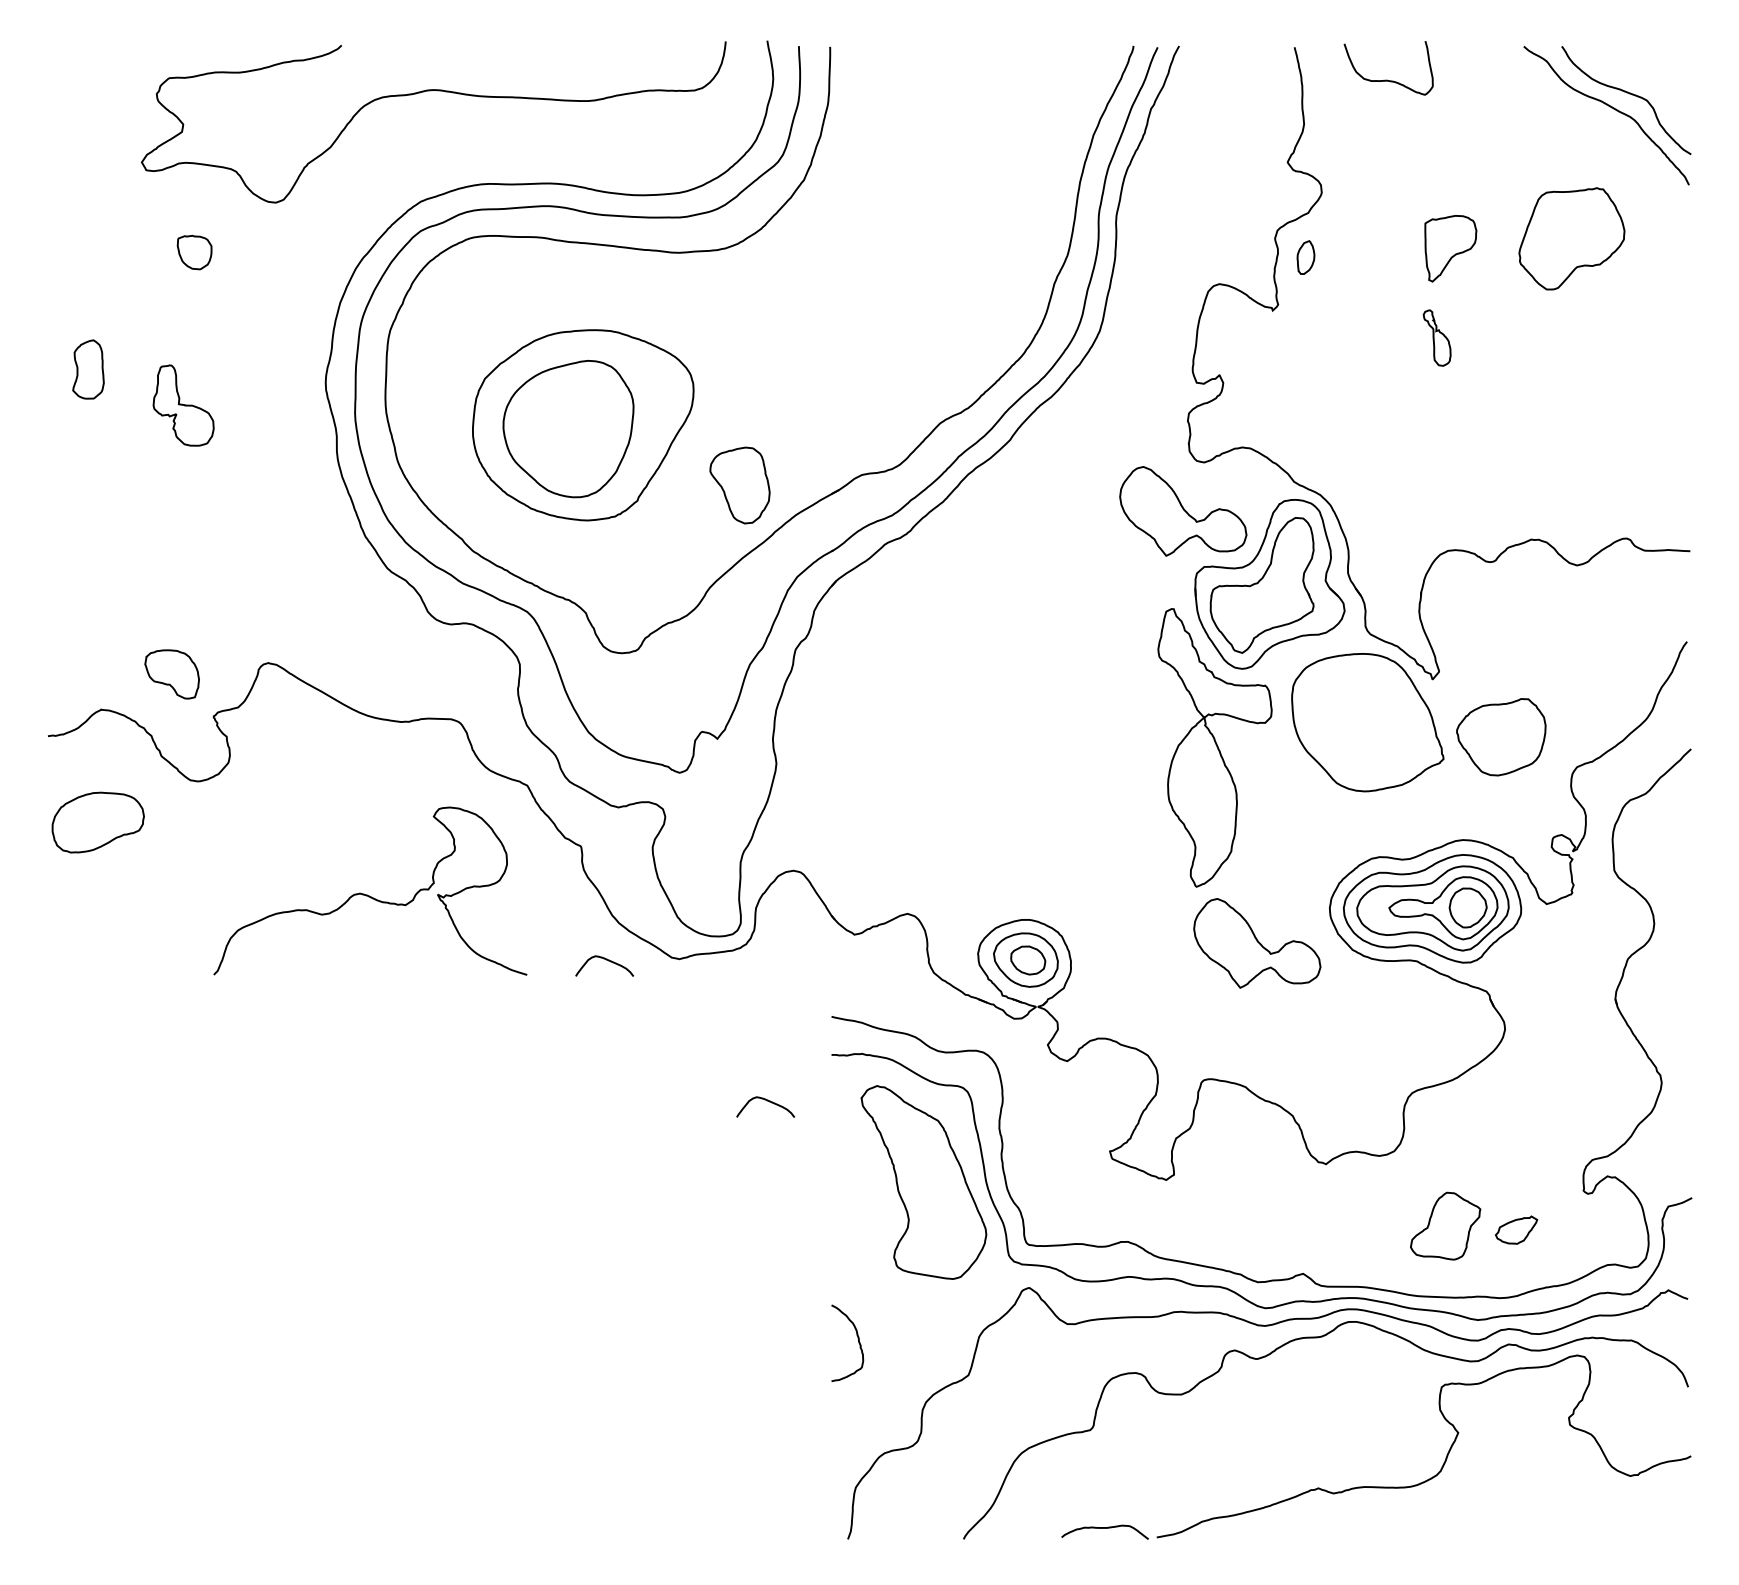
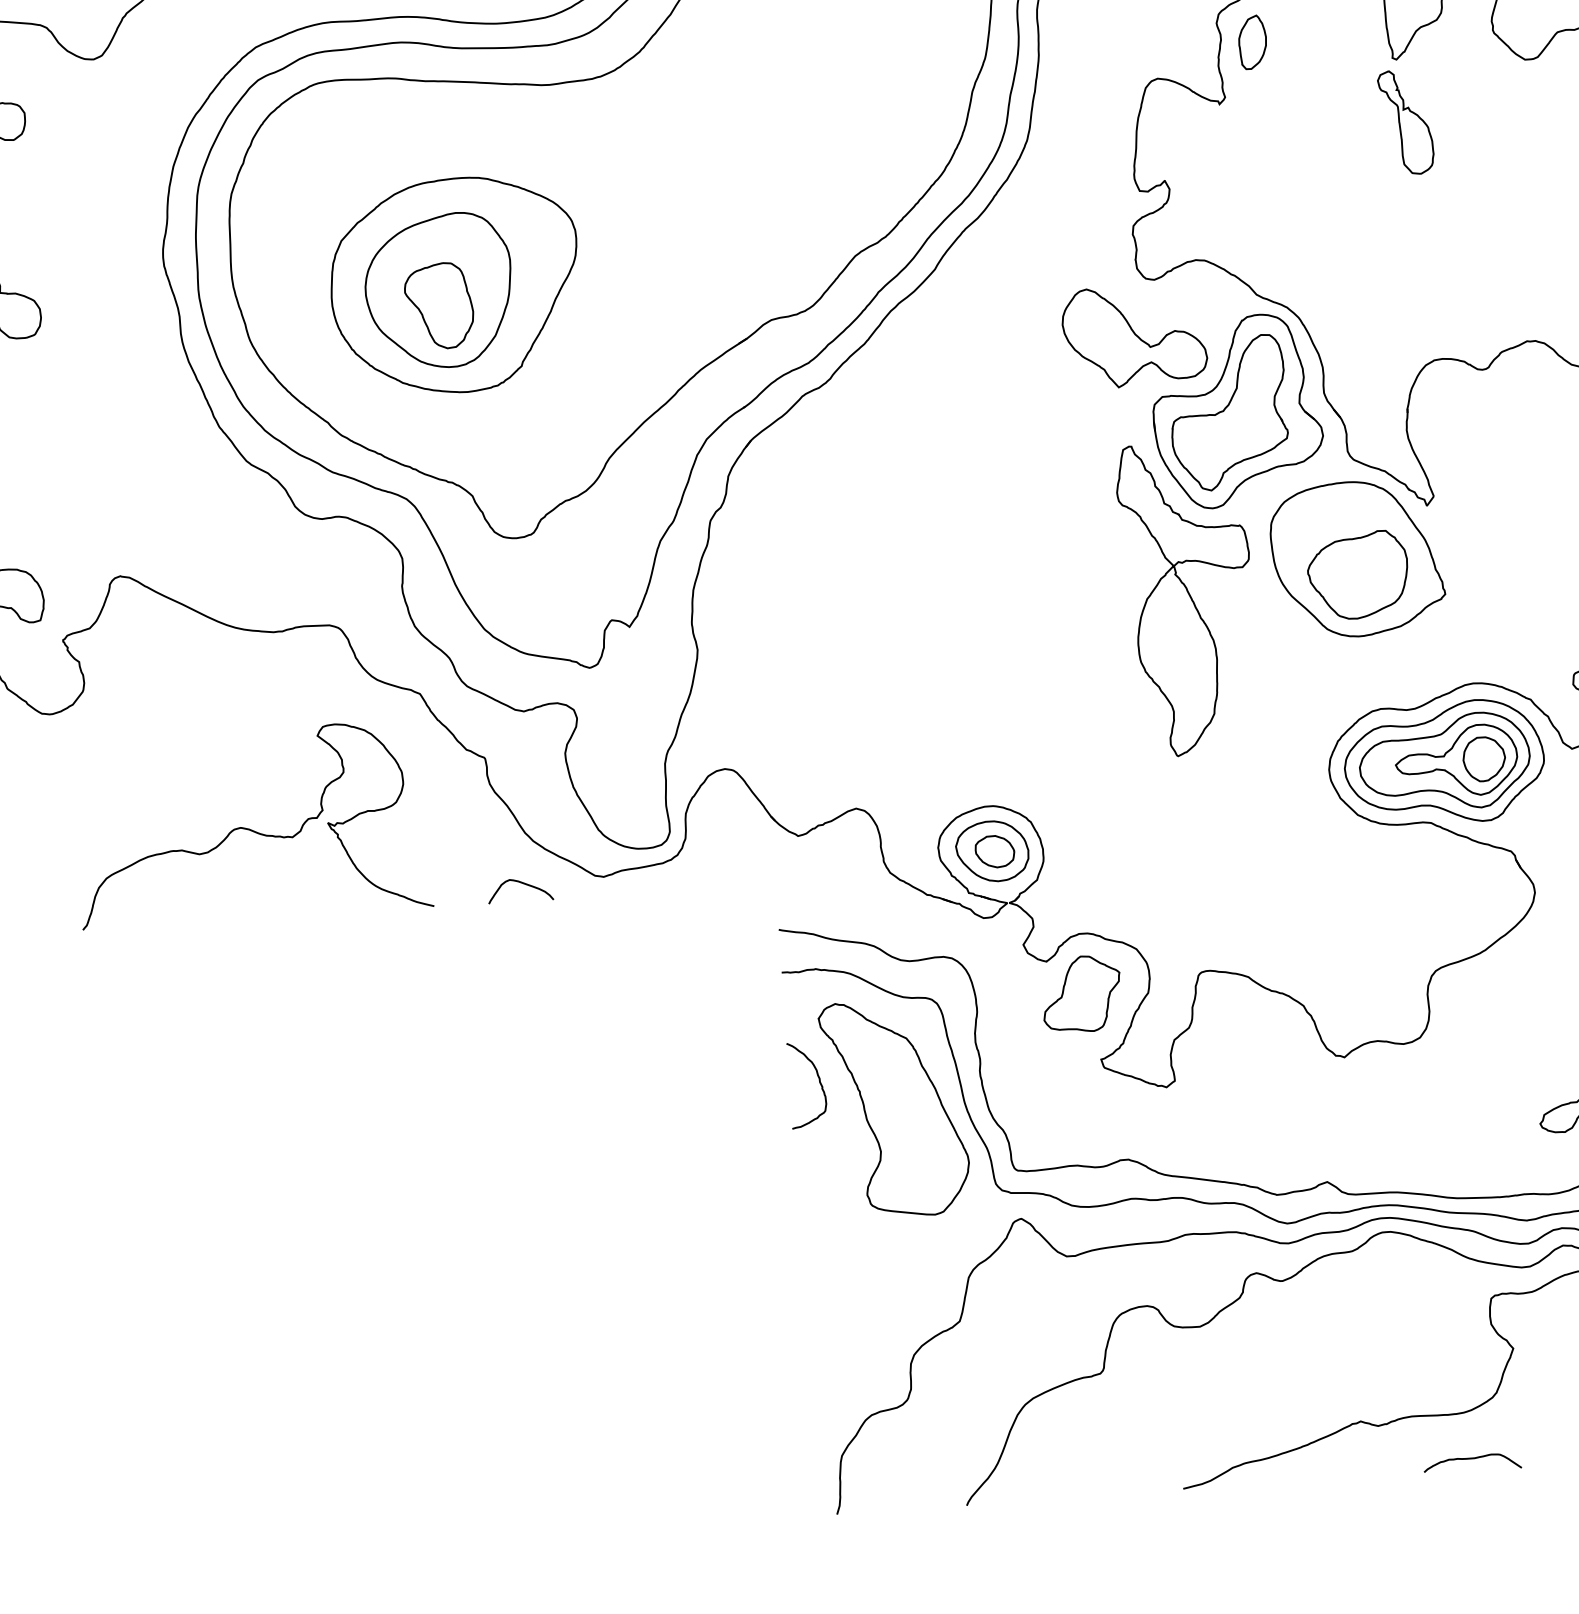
part: (1305, 257) -> (1252, 42), size x1.43
part: (1436, 337) -> (1405, 121), size x1.67
part: (739, 485) -> (438, 306), moved
part: (1501, 737) -> (1358, 575), moved
part: (1257, 943) -> (1250, 815), removed
curve: (767, 1101) -> (713, 1029), removed
part: (1445, 1225) -> (1081, 993), moved
curve: (857, 1338) -> (818, 1078), moved
curve: (1104, 1528) -> (1471, 1459), moved

